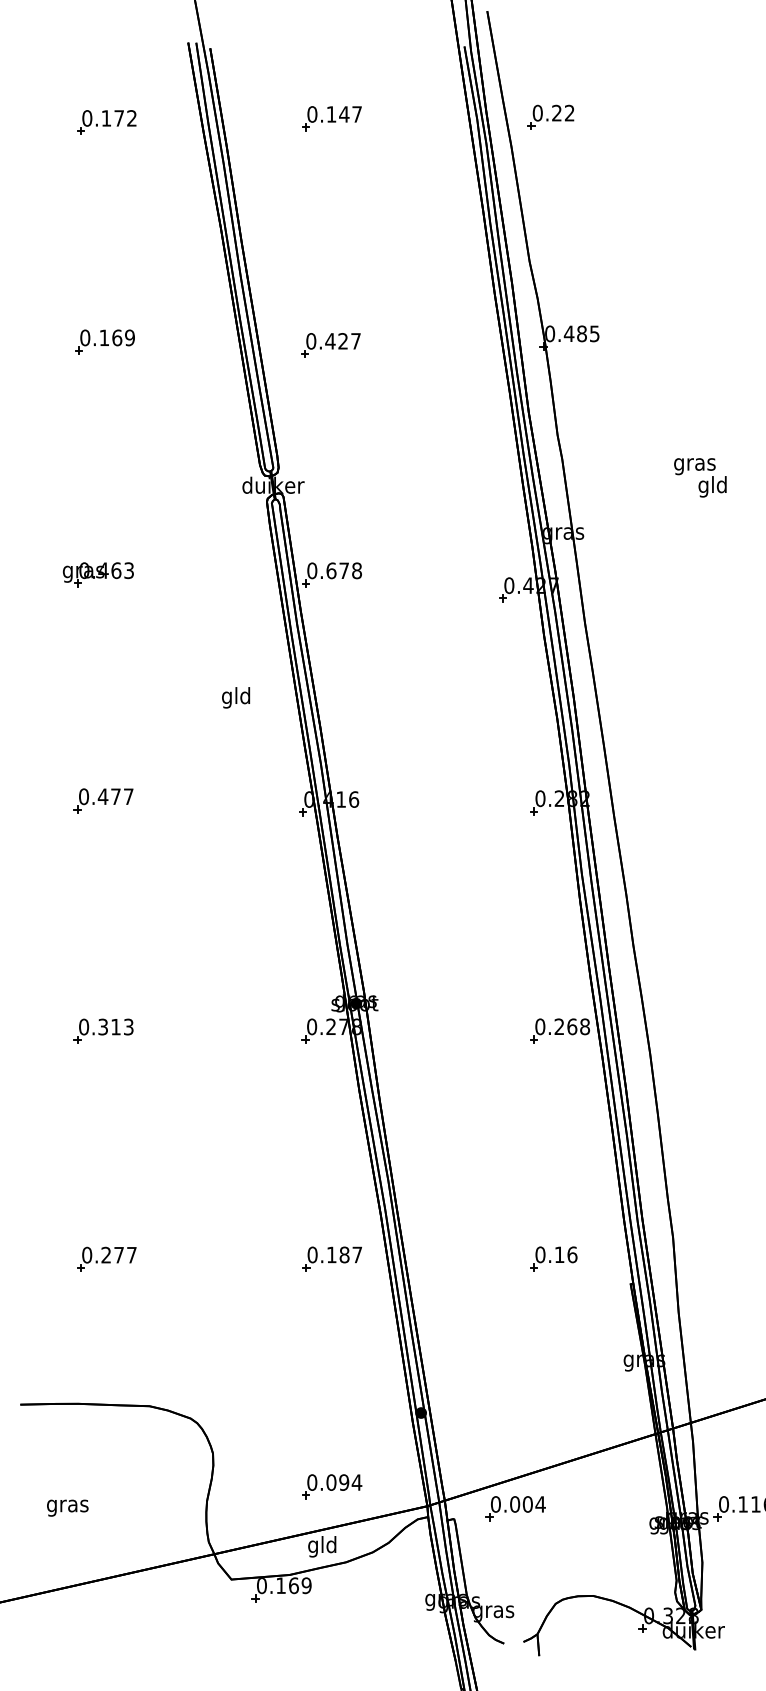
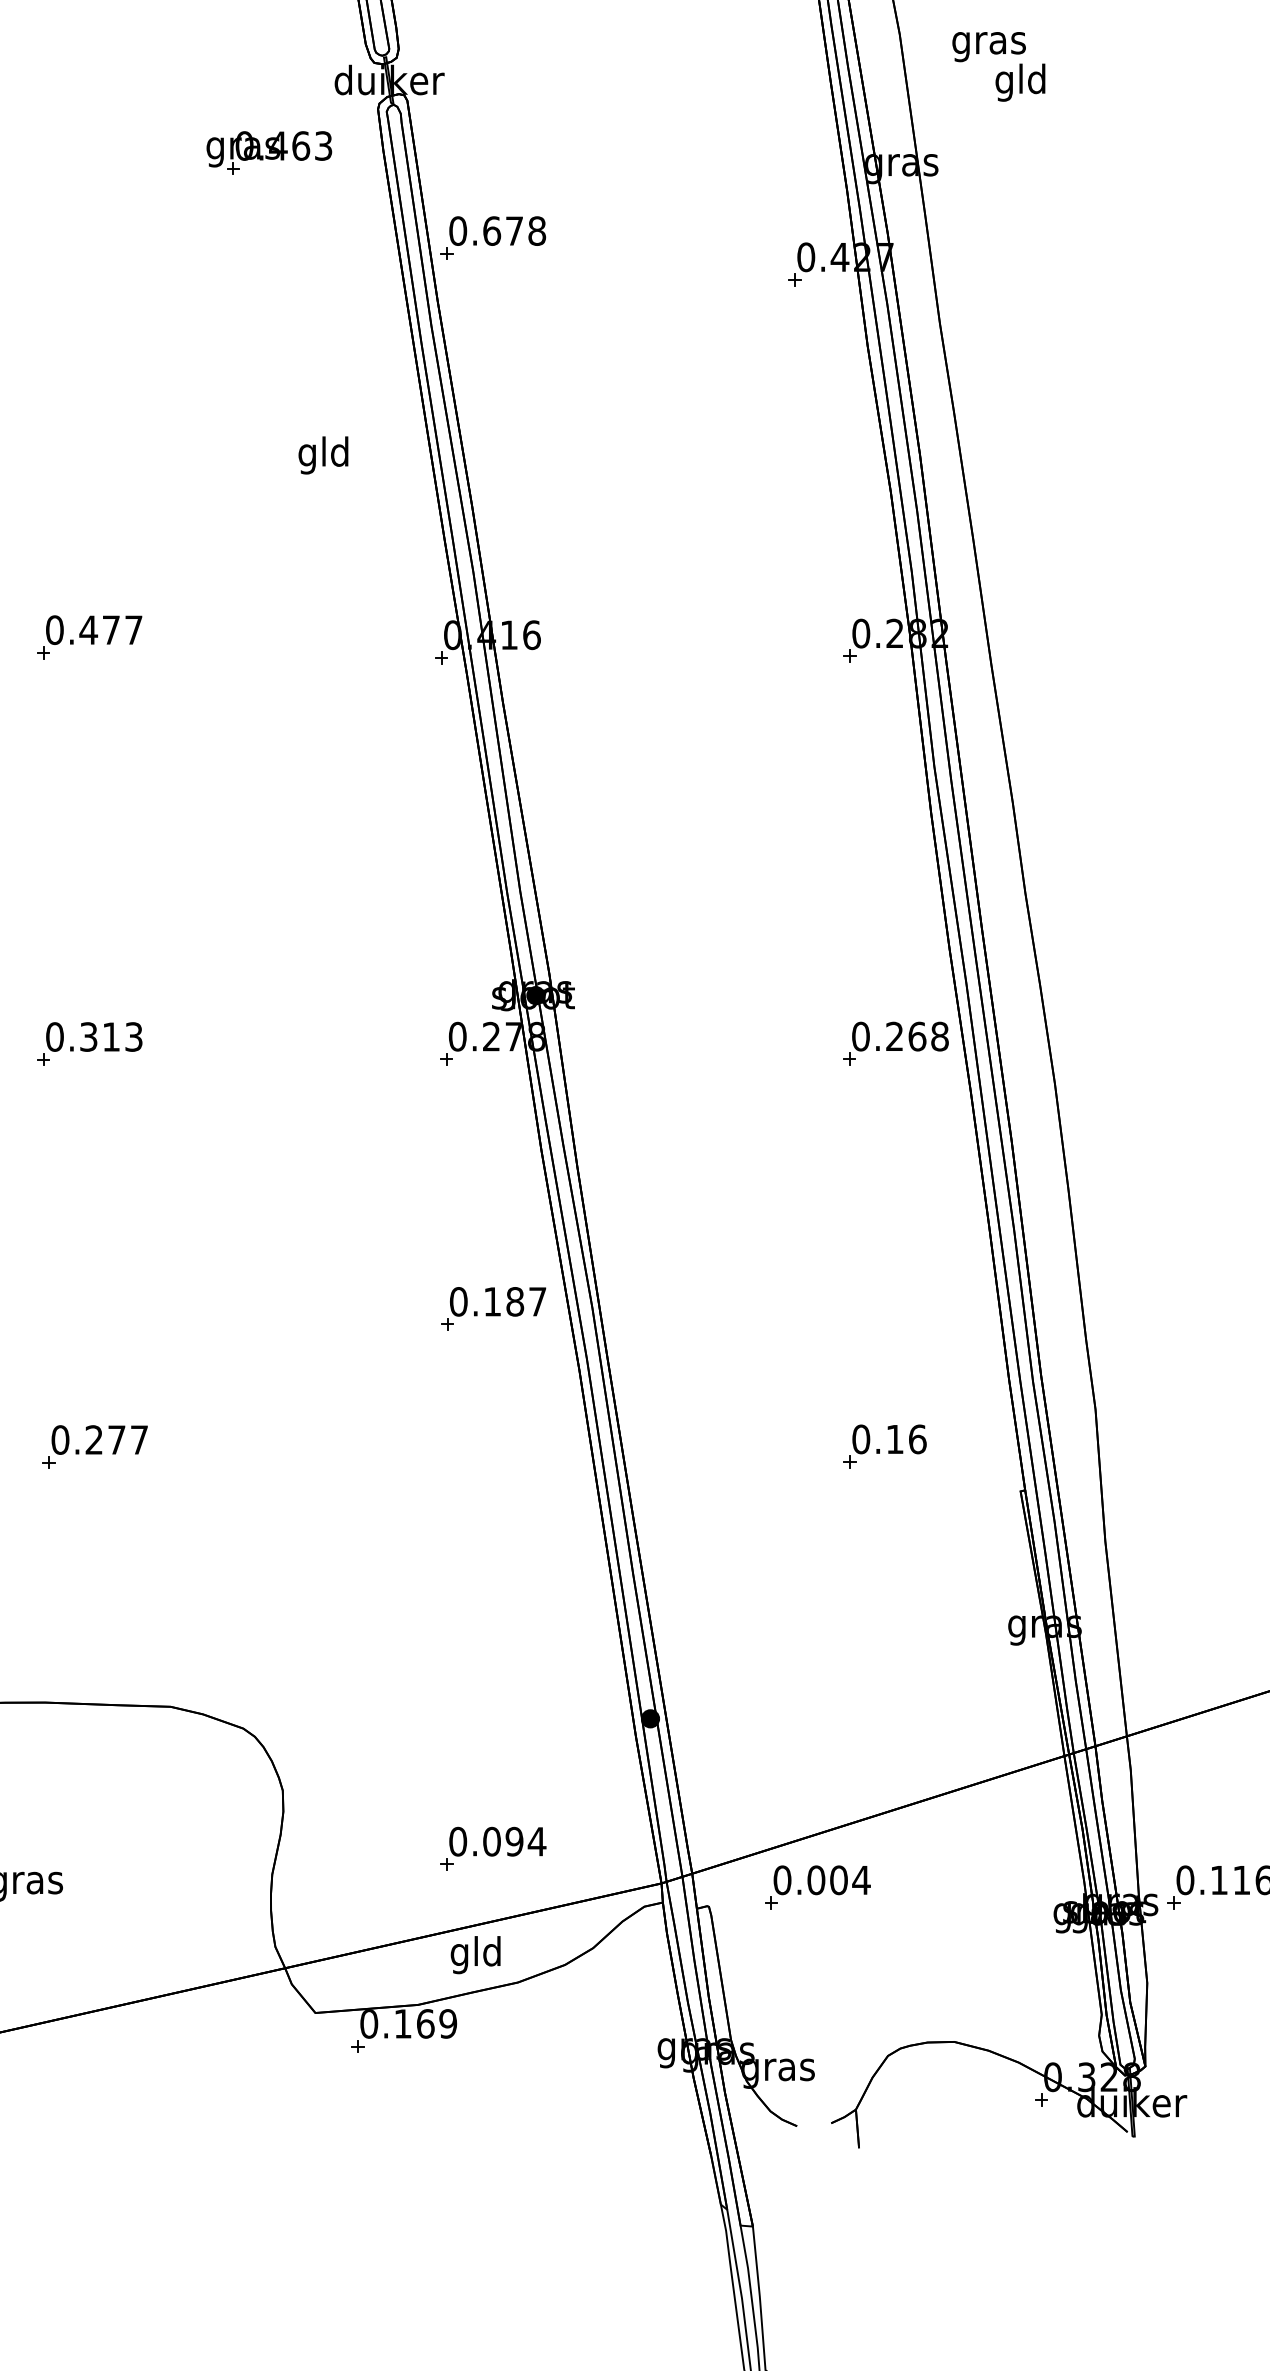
text: (700, 477) -> (999, 66), moved
part: (98, 574) -> (269, 152), moved
part: (331, 1258) -> (492, 1308), moved

